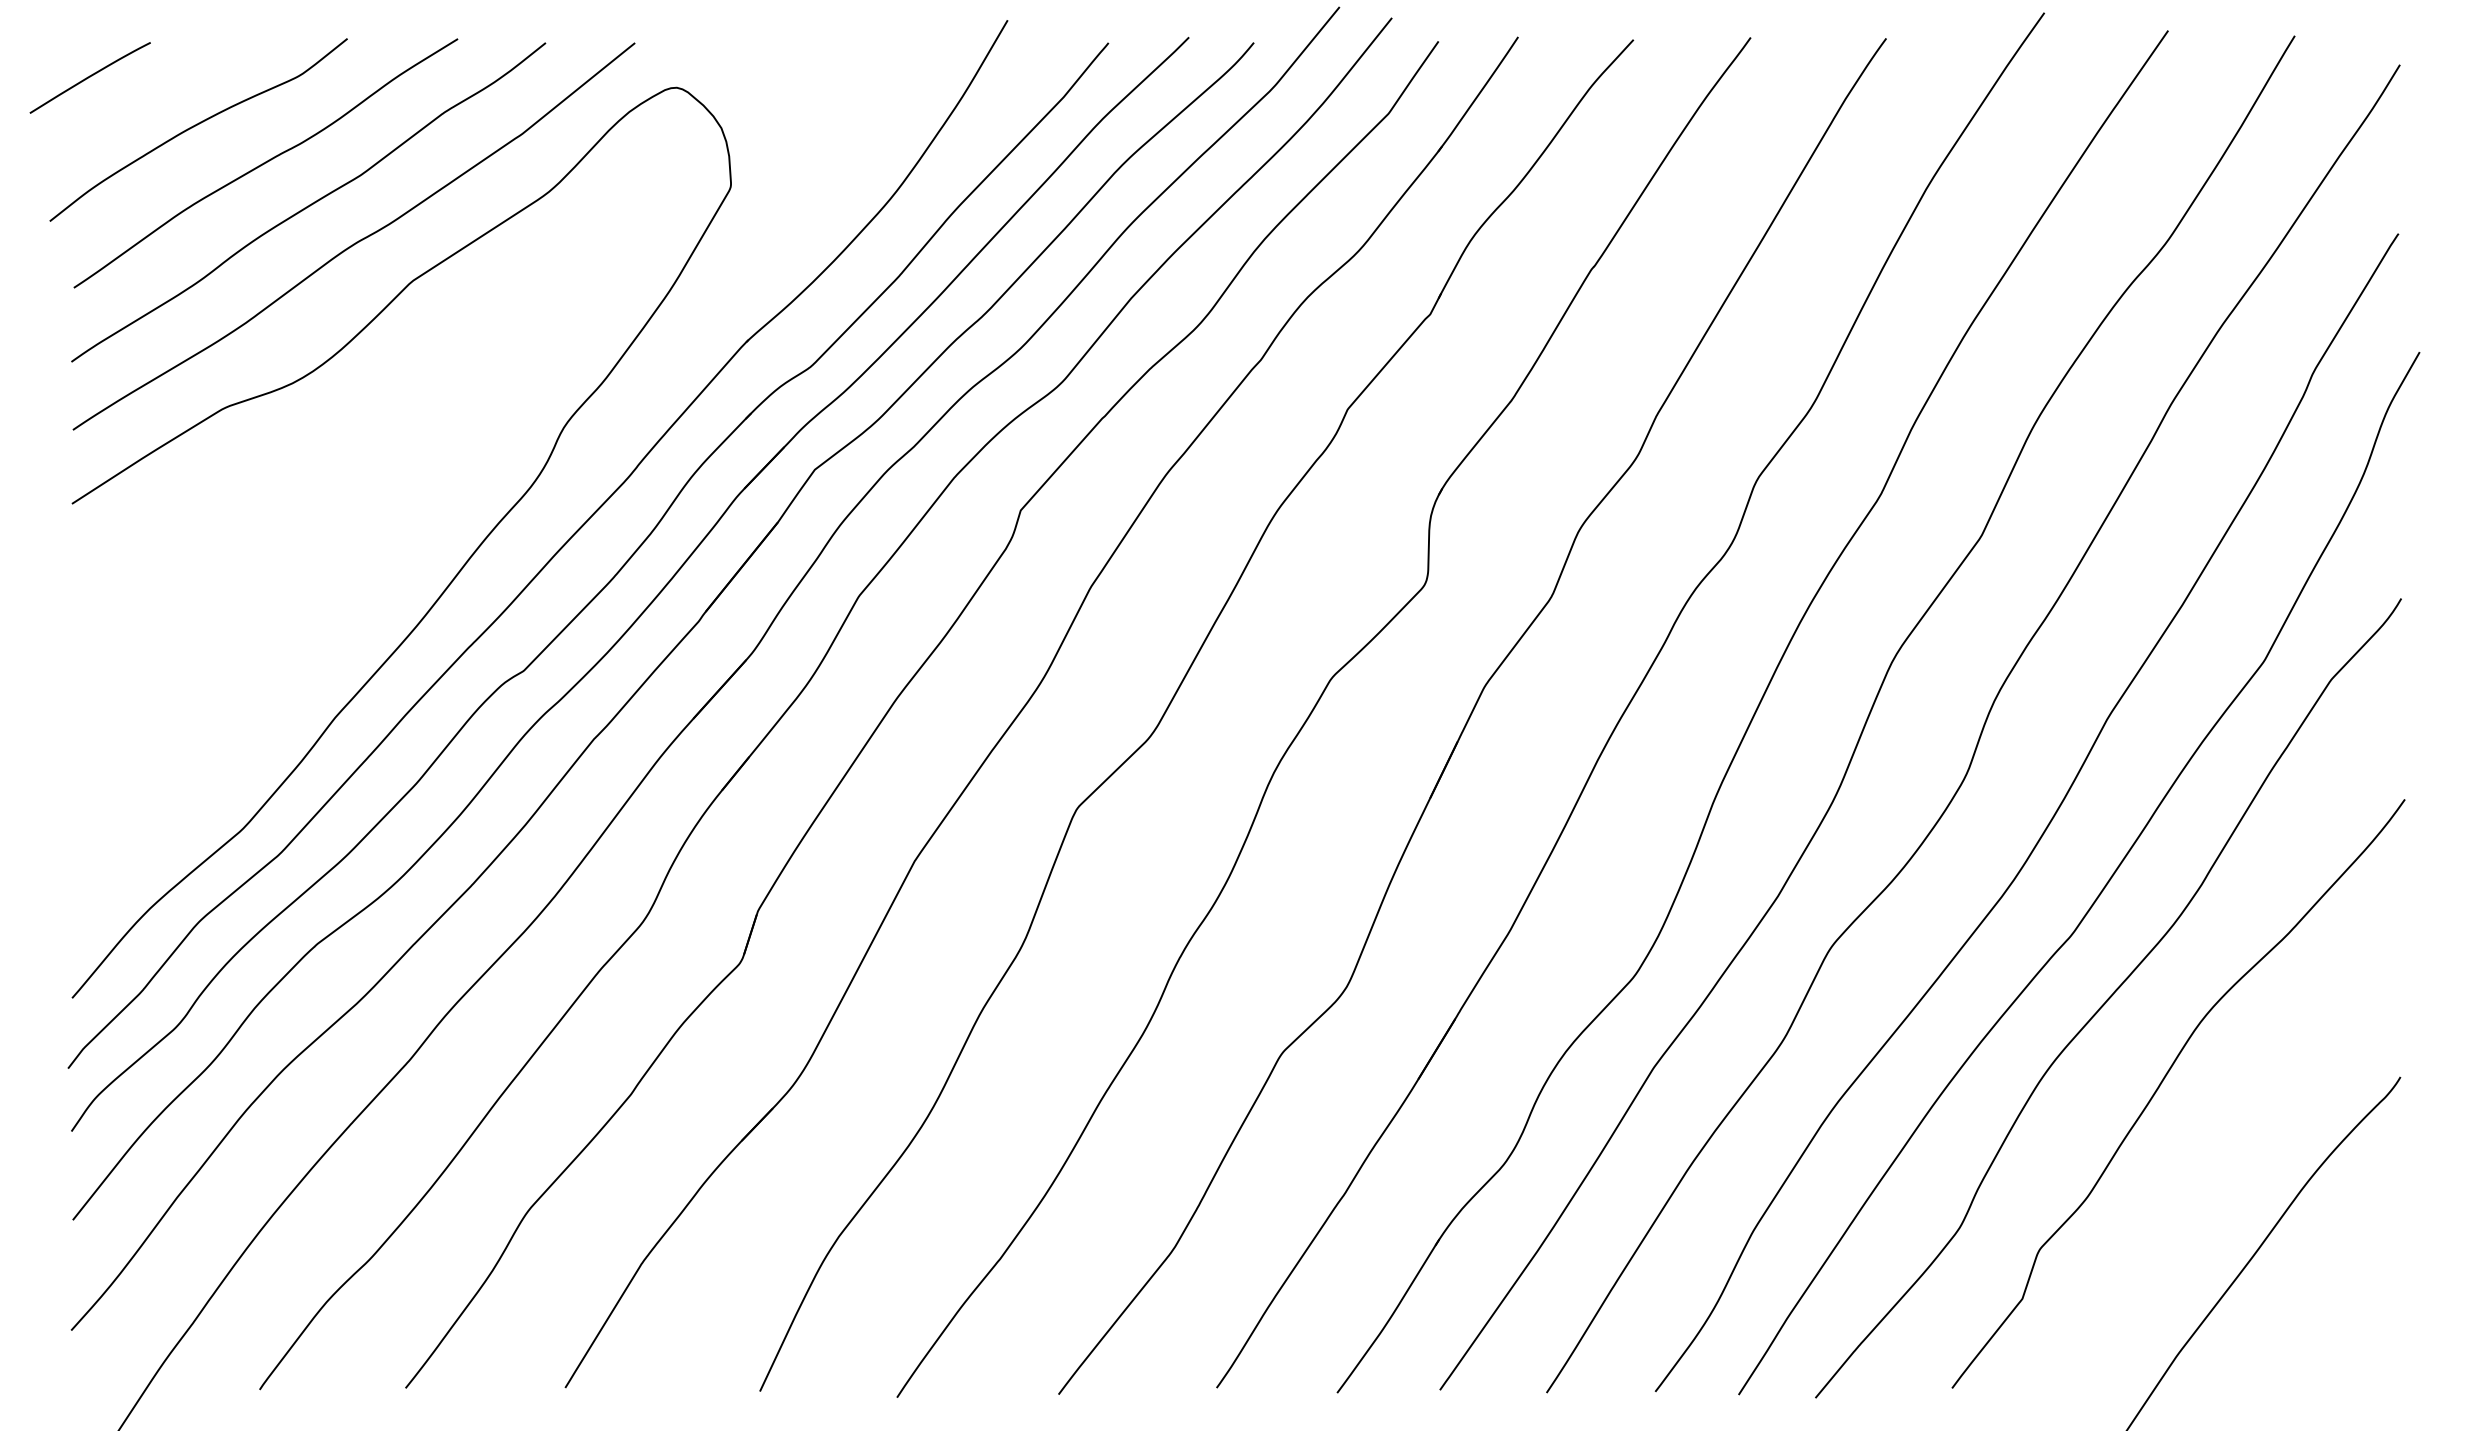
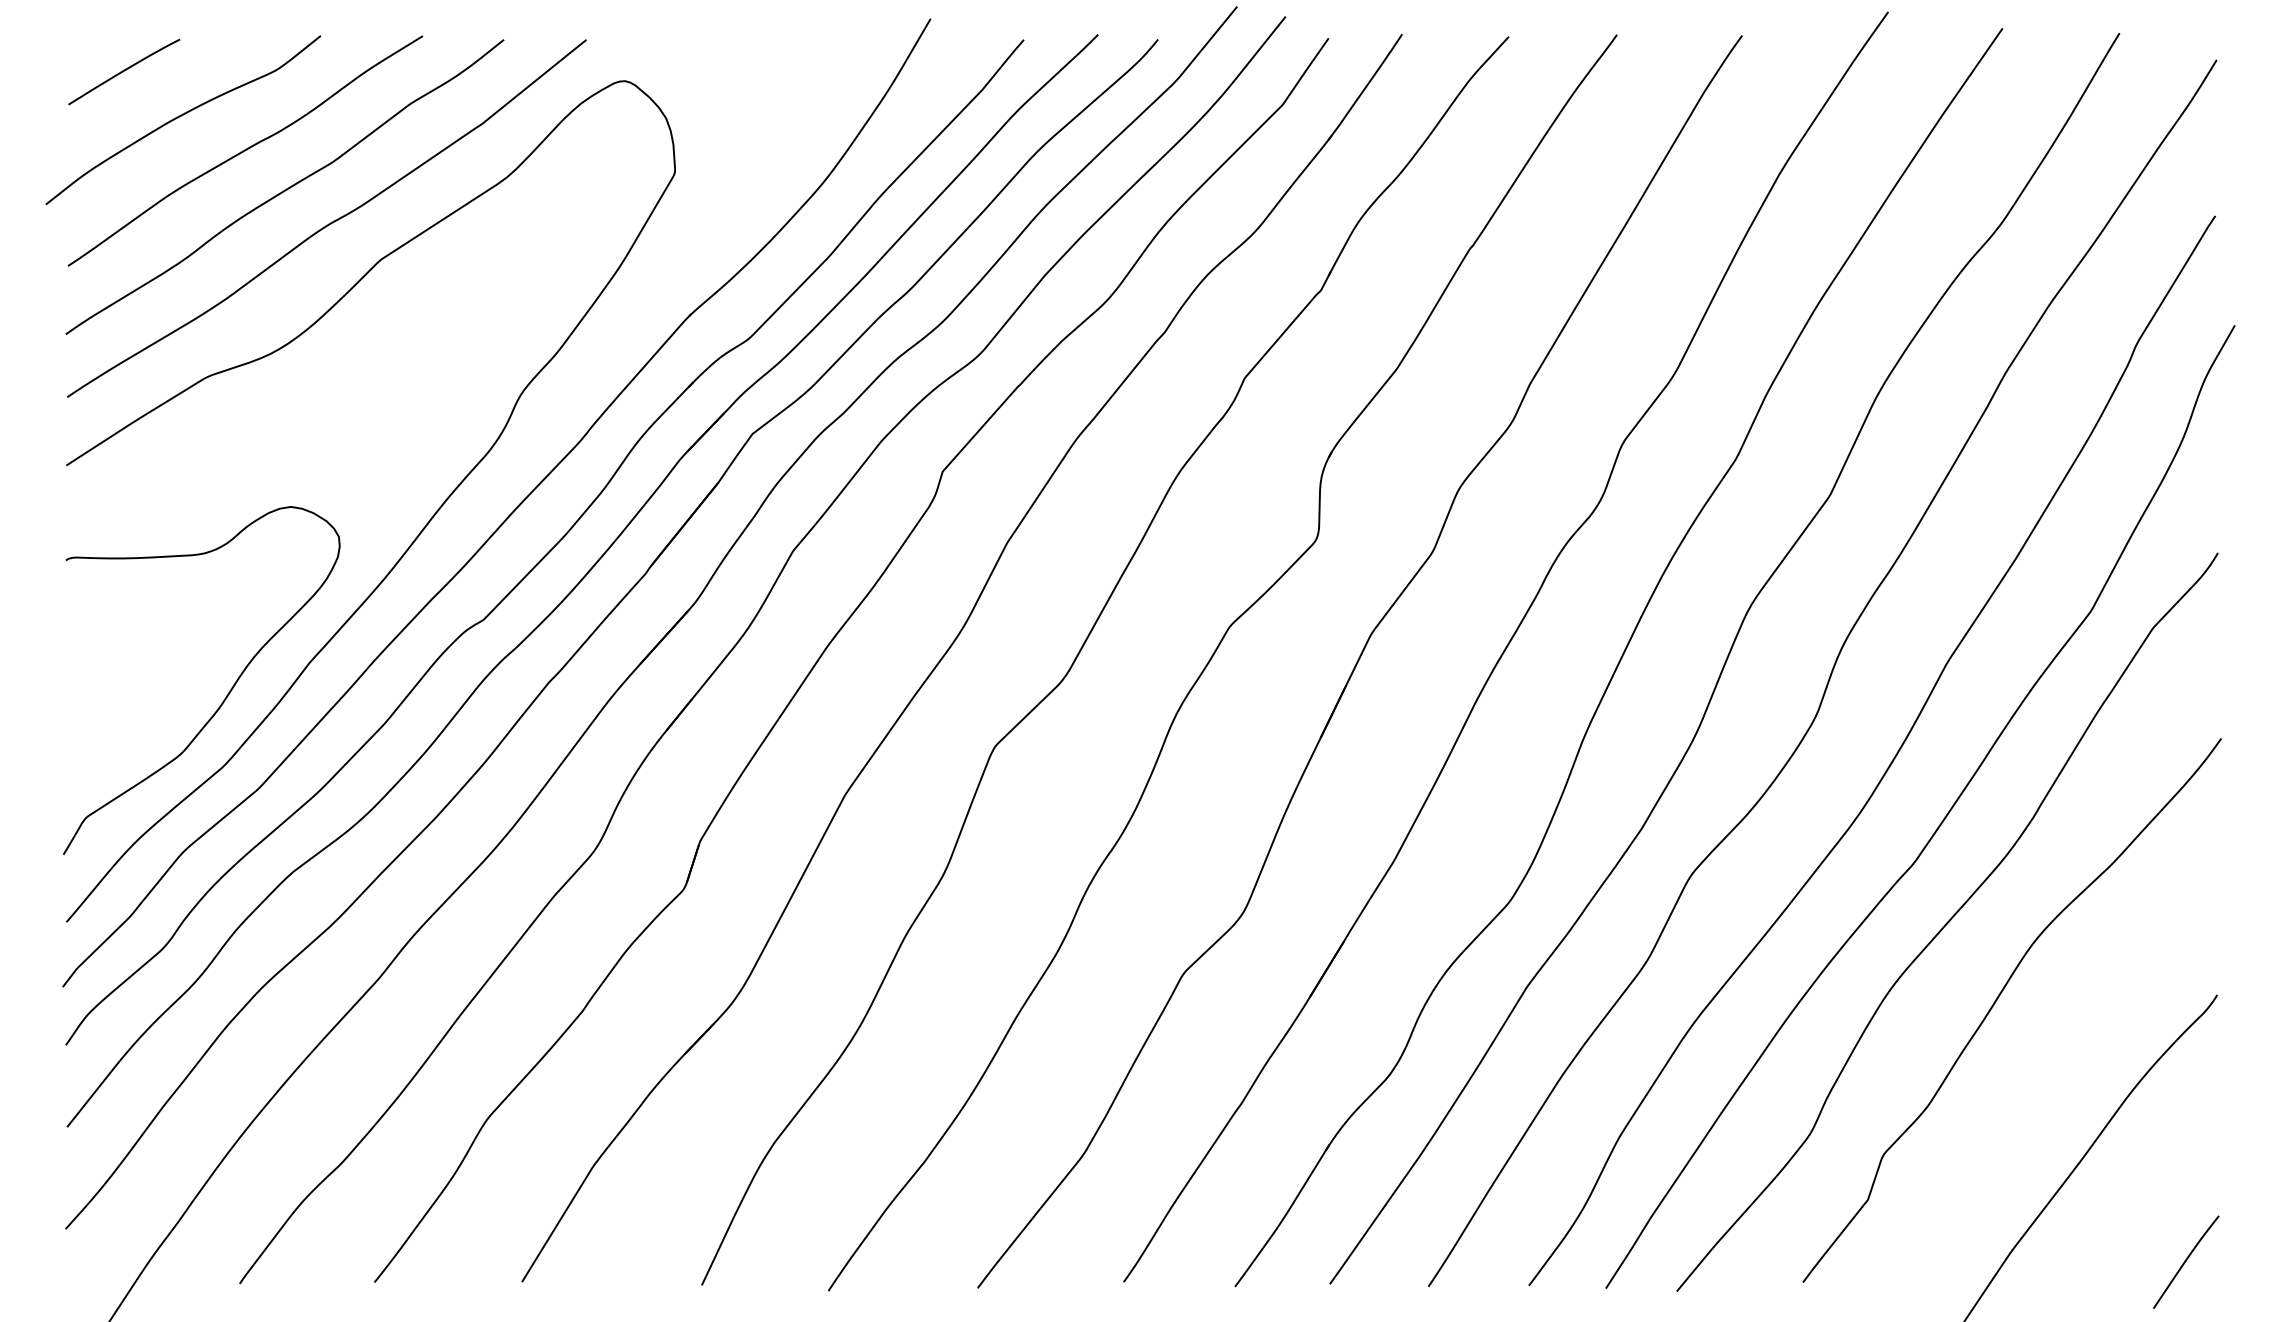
curve: (90, 77) -> (124, 71), moved
curve: (245, 752) -> (226, 695), added
curve: (2367, 1365) -> (2186, 1261), added

